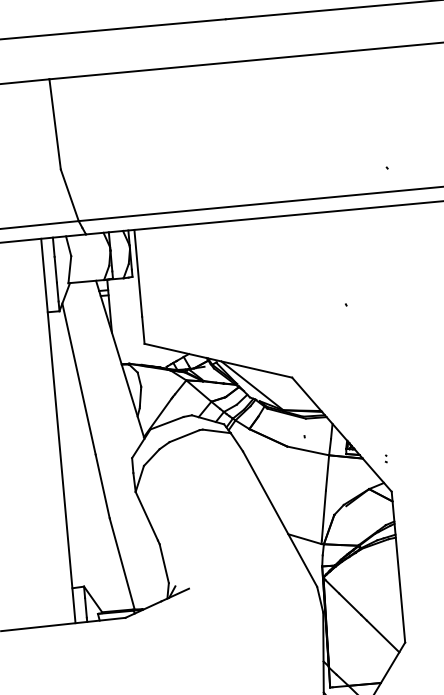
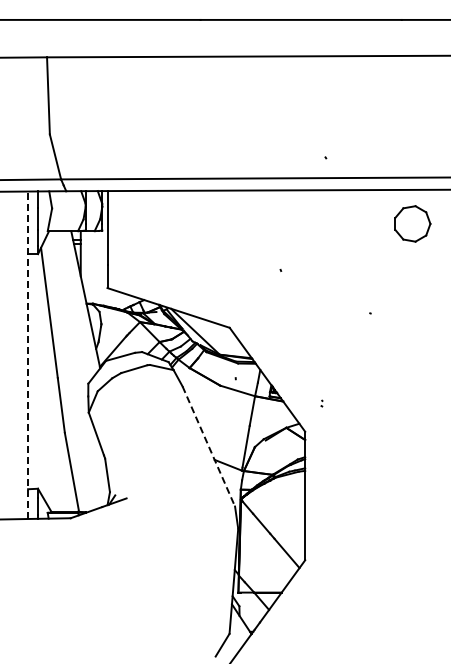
line: (58, 431) -> (28, 355), solid -> dashed
part: (385, 458) -> (321, 403), moved
line: (279, 519) -> (208, 446), solid -> dashed

